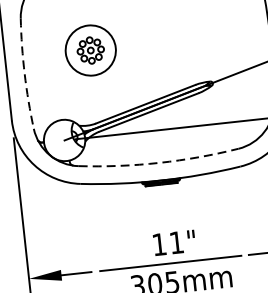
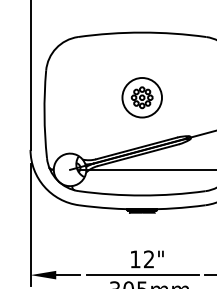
part: (89, 50) -> (141, 97), moved
arc: (24, 74) -> (44, 114), dashed -> solid
arc: (159, 162) -> (142, 195), dashed -> solid
text: (175, 242) -> (148, 259), 11" -> 12"

